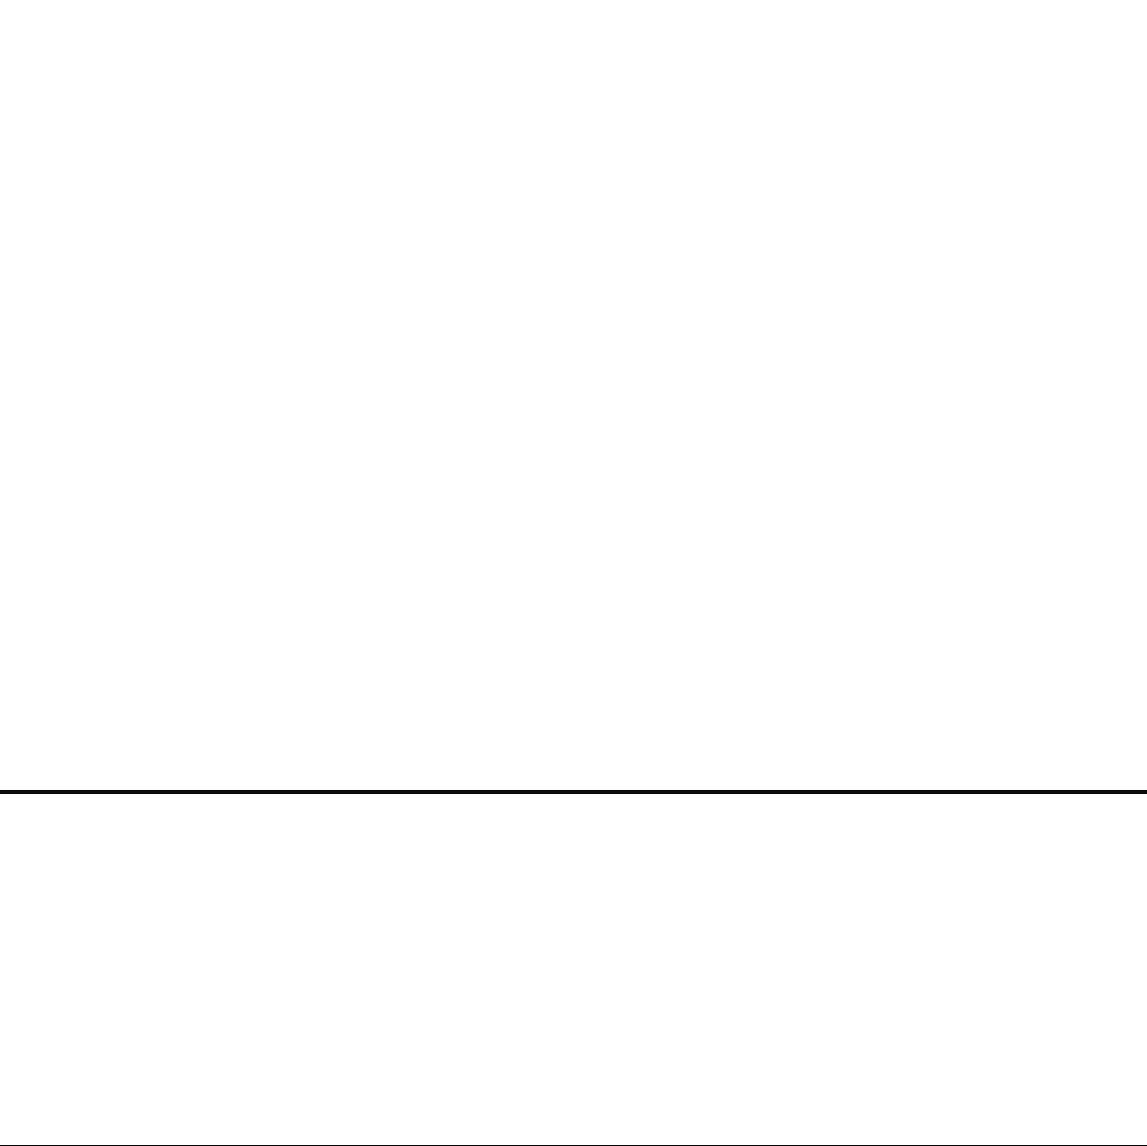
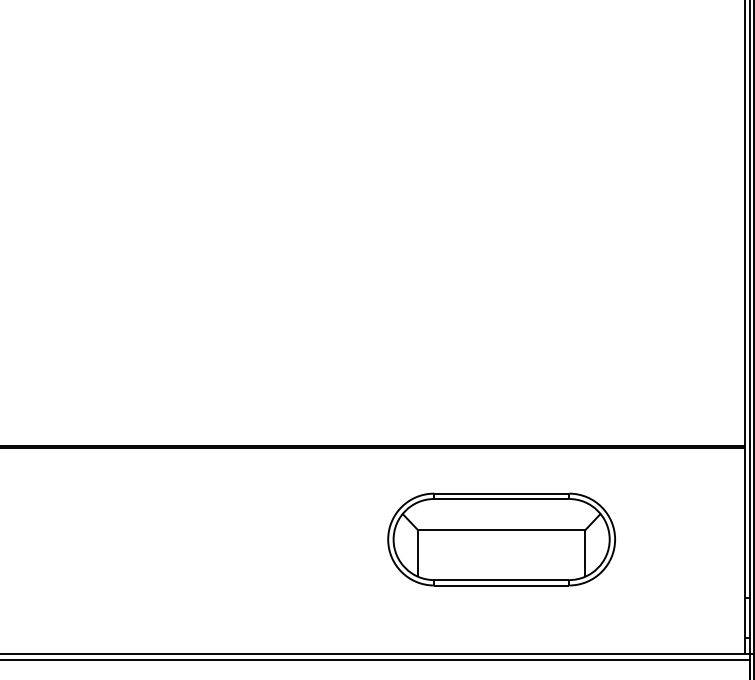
part: (885, 949) -> (501, 539), added

